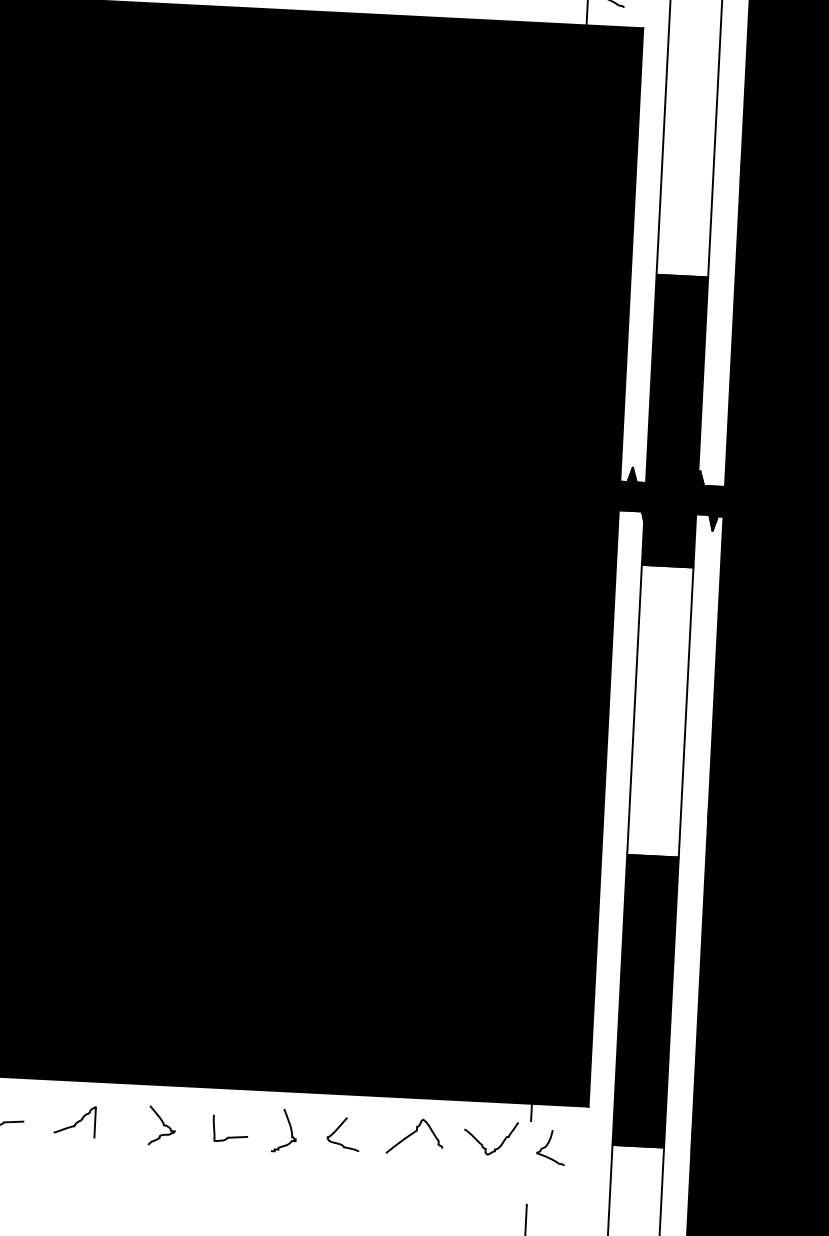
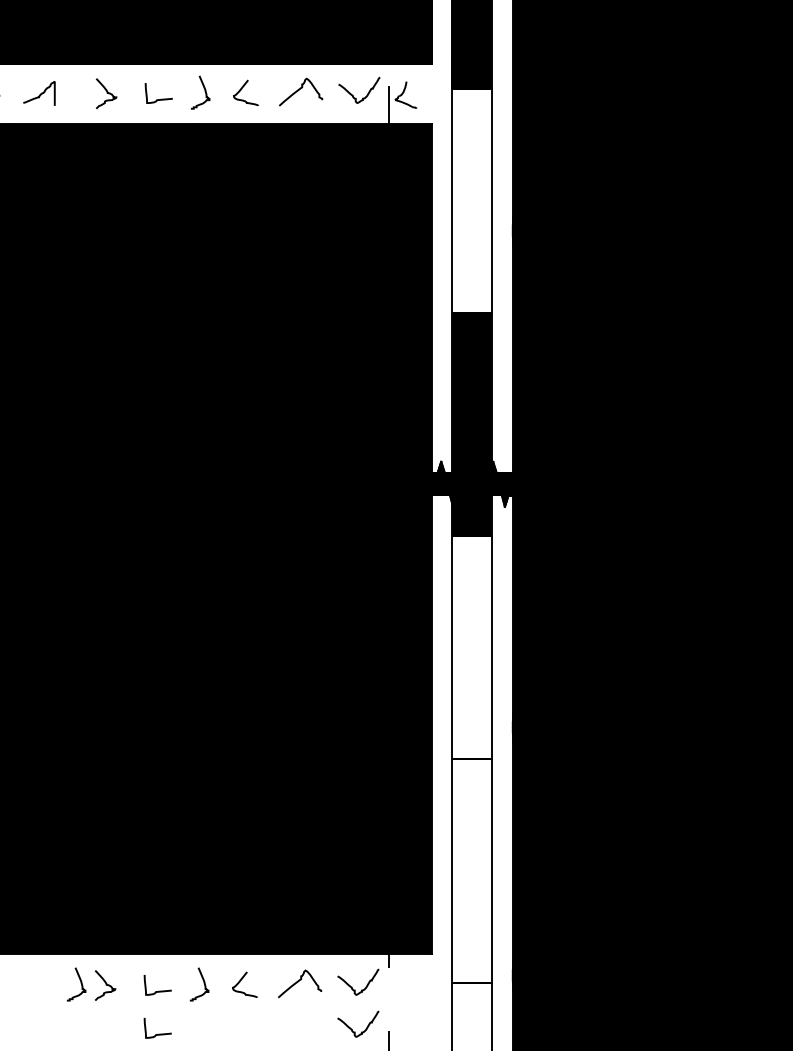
fill: (645, 1000) -> (471, 870), removed
curve: (76, 1121) -> (39, 985), removed
curve: (130, 1121) -> (80, 983), added
part: (550, 1146) -> (404, 986), removed
curve: (228, 1191) -> (158, 1033), added
curve: (480, 1199) -> (352, 1029), added

